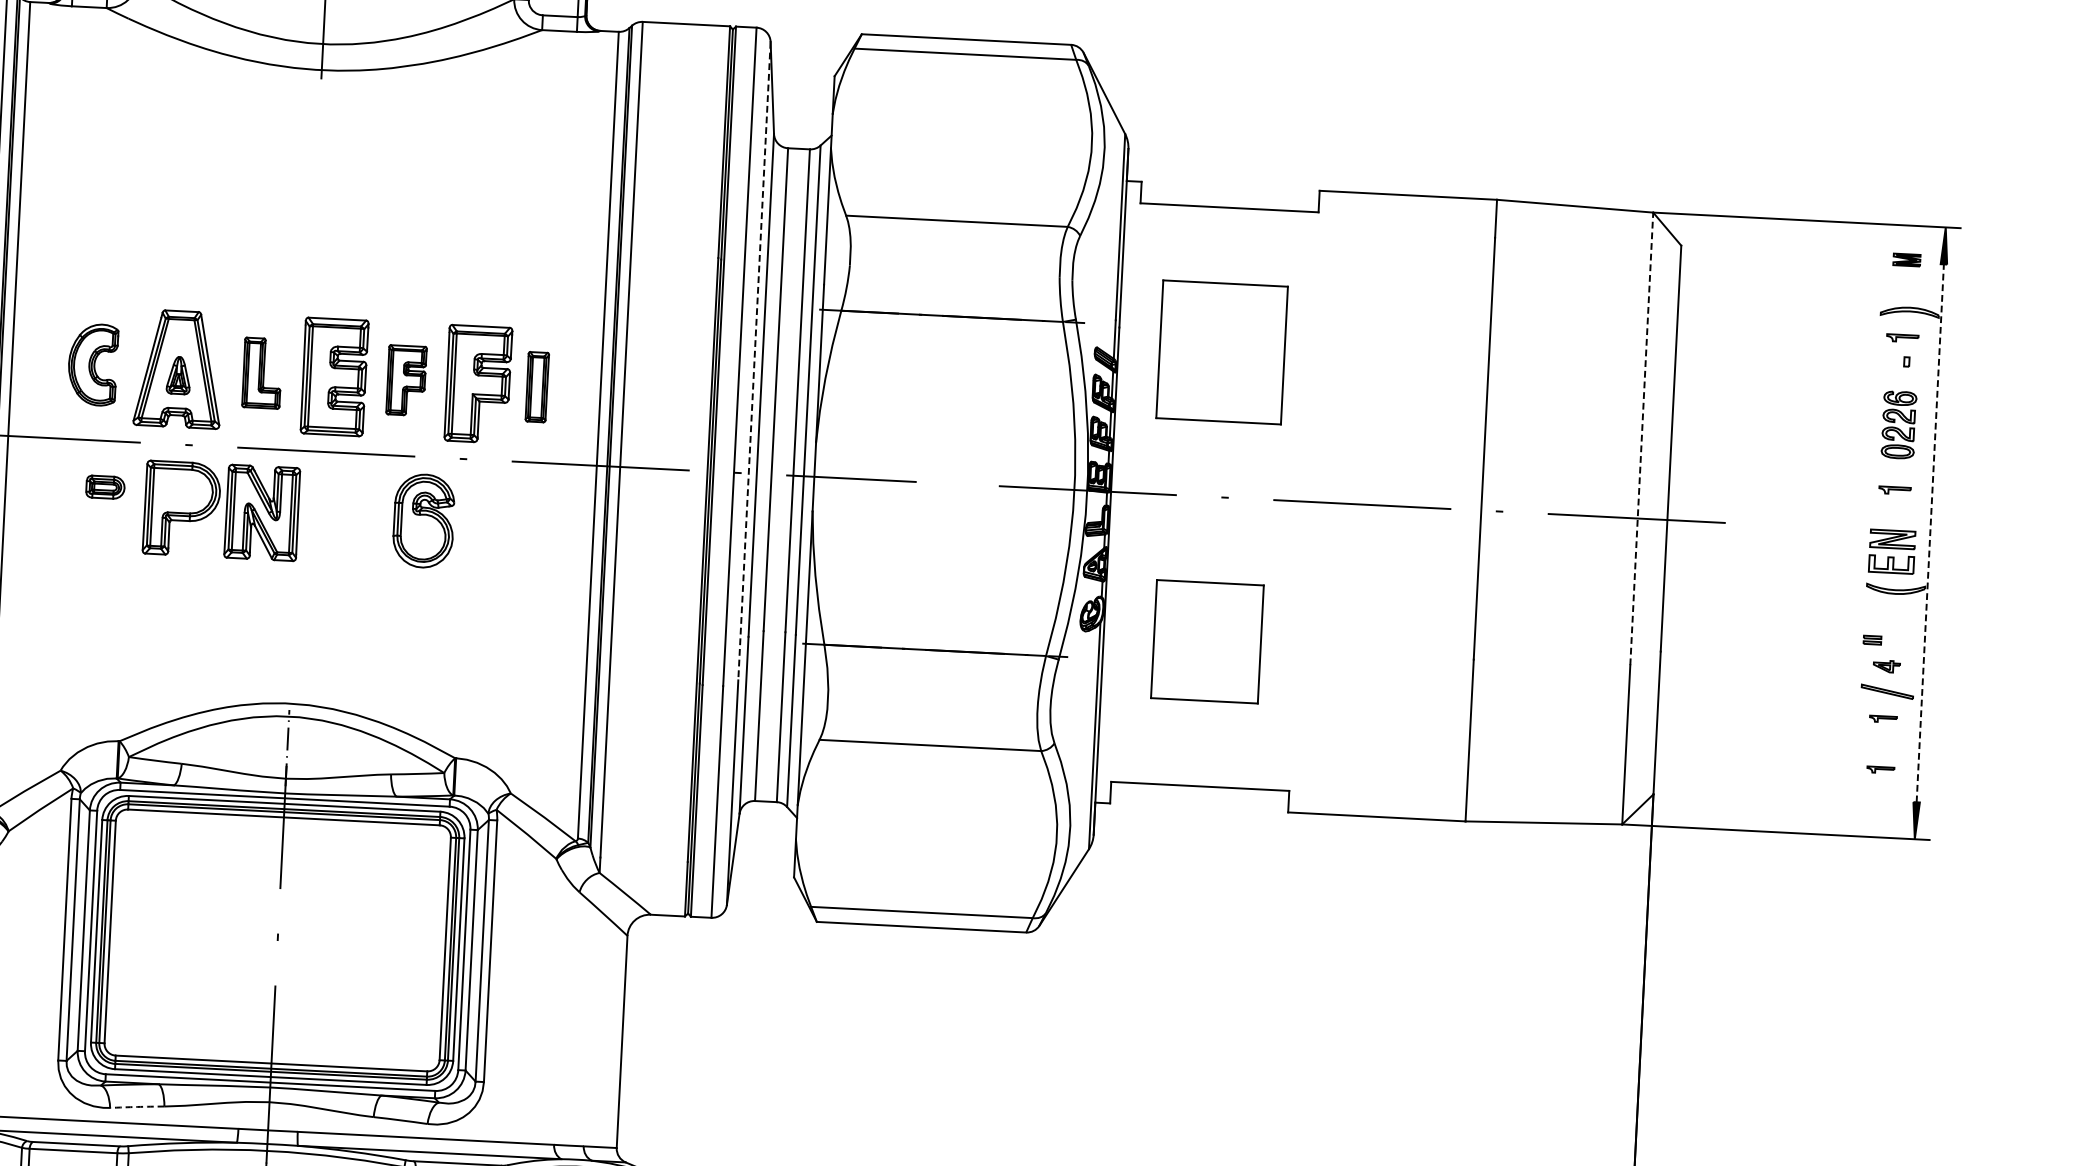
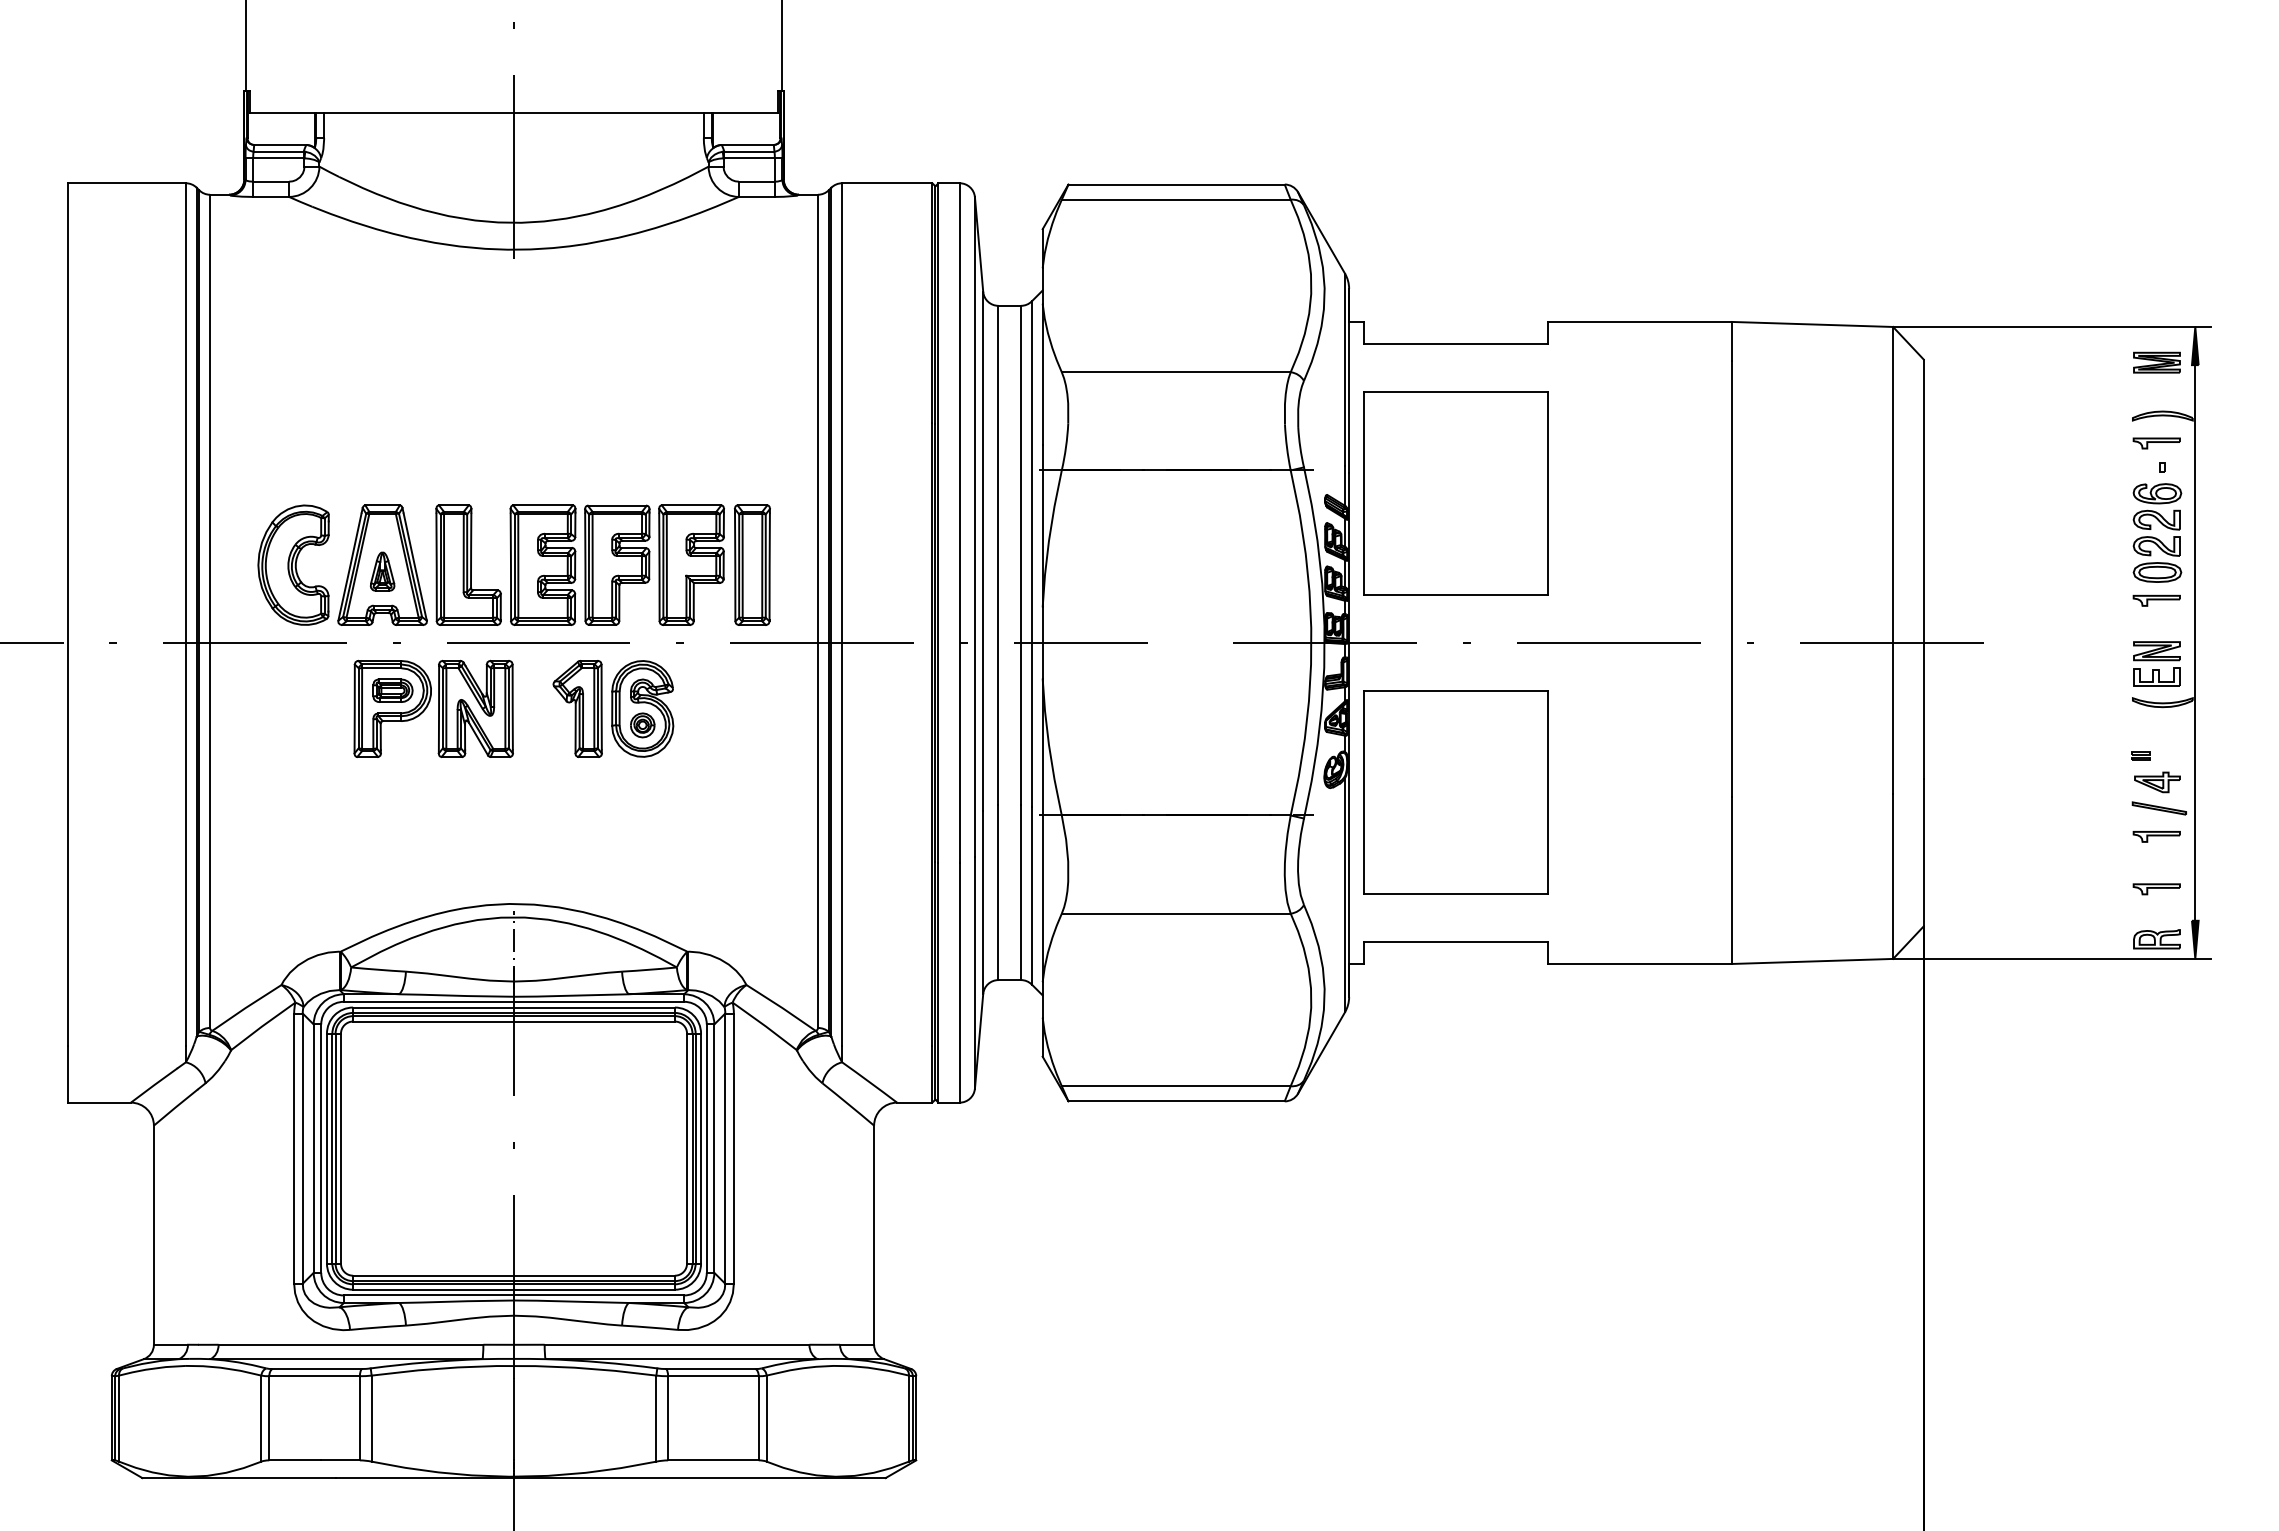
part: (1906, 259) -> (2156, 362), size x1.67
part: (1902, 338) -> (2156, 443), size x1.43
part: (1221, 352) -> (1455, 493), size x1.43
line: (754, 360) -> (974, 526), dashed -> solid
part: (92, 364) -> (293, 564), size x1.43
part: (262, 372) -> (468, 564), size x1.67
part: (406, 380) -> (617, 564), size x1.67
part: (537, 386) -> (752, 564), size x1.67
part: (1899, 424) -> (2157, 532), size x1.43
line: (1642, 438) -> (1893, 560), dashed -> solid
part: (105, 487) -> (392, 690), moved
part: (1894, 490) -> (2156, 600), size x1.43
part: (360, 517) -> (577, 708), added
line: (1930, 532) -> (2195, 642), dashed -> solid
part: (422, 537) -> (642, 725), added
part: (1206, 641) -> (1455, 792), size x1.67
part: (1886, 666) -> (2157, 782), size x1.67
part: (1883, 718) -> (2156, 836), size x1.67
part: (1880, 770) -> (2156, 889), size x1.67
part: (1878, 818) -> (2156, 939), added
arc: (136, 1106) -> (377, 1327), dashed -> solid

